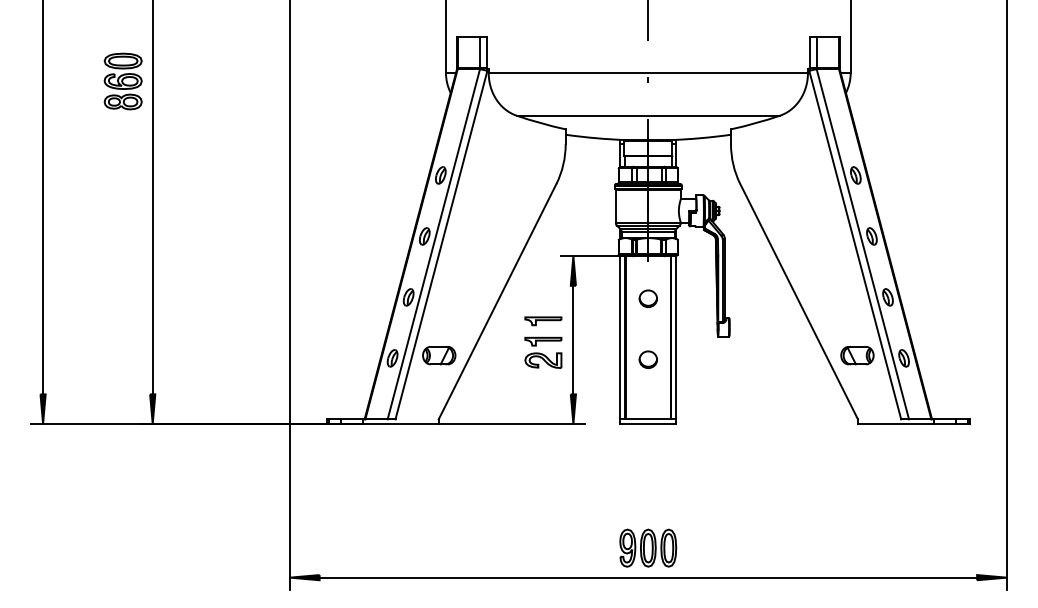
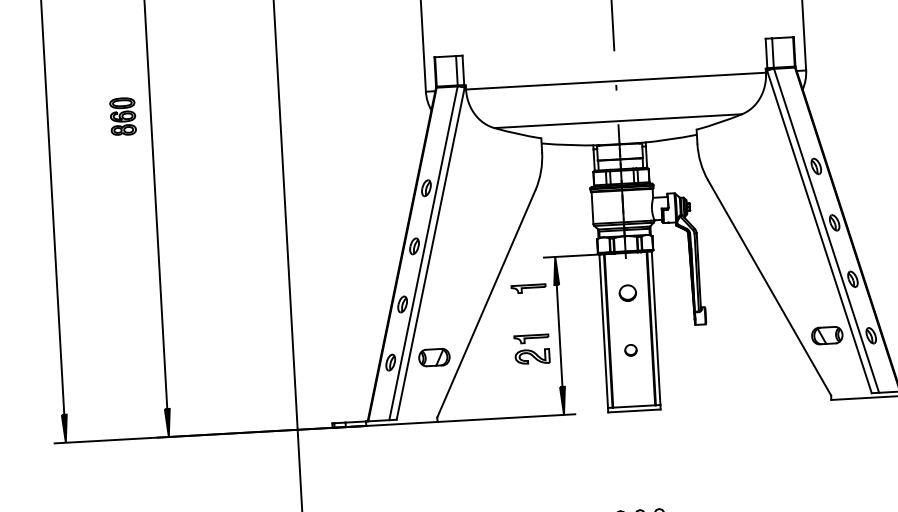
part: (122, 81) -> (122, 116), size x0.7
part: (543, 321) -> (528, 289), moved
part: (647, 359) -> (630, 350), size x0.7

